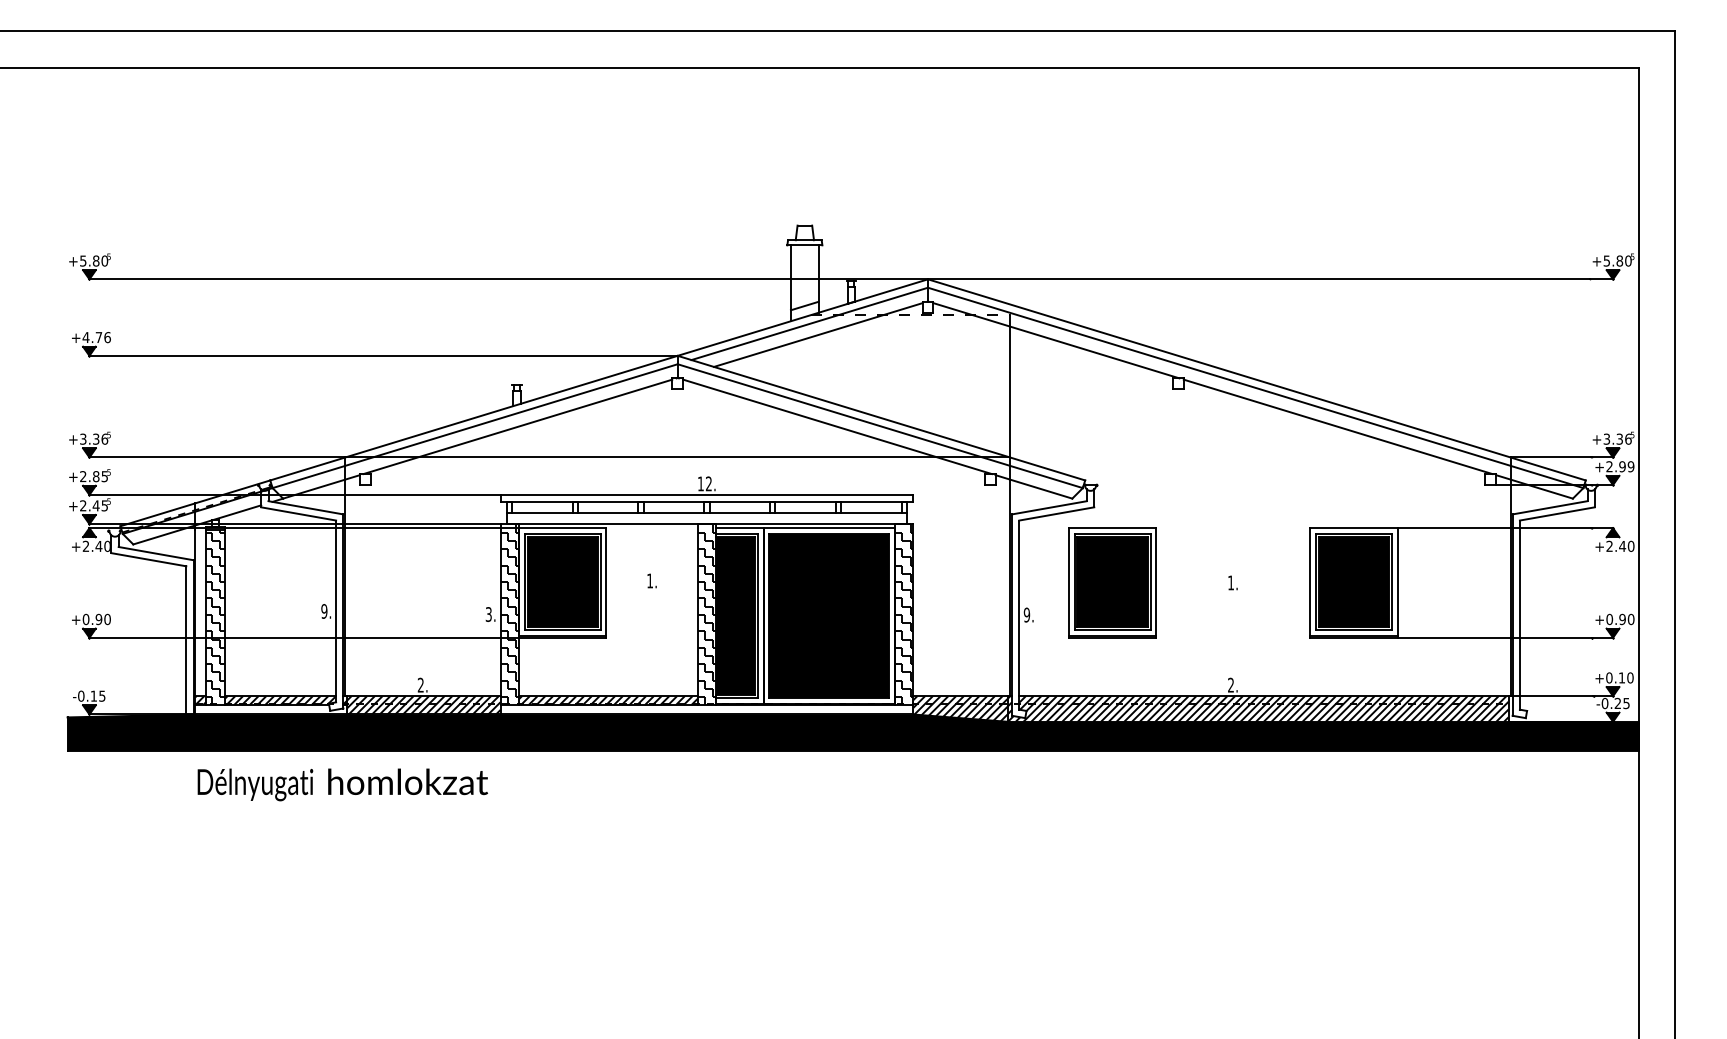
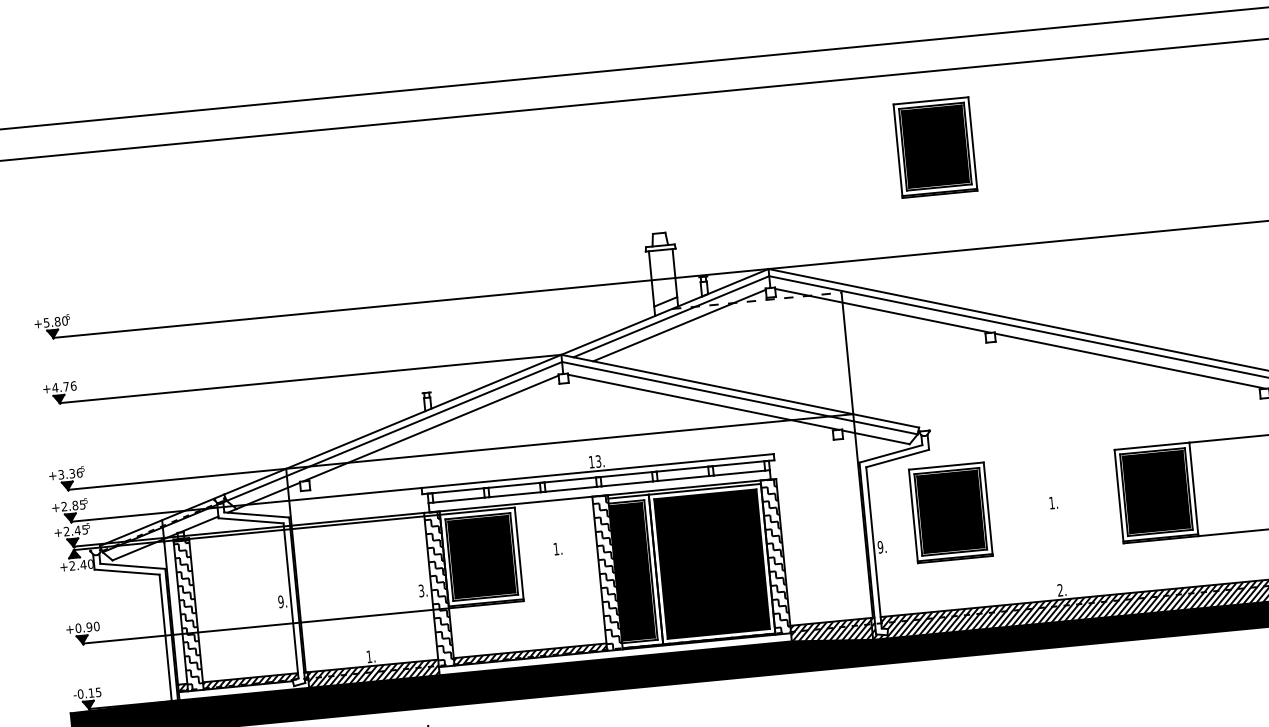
part: (1135, 156) -> (935, 147), added
text: (708, 484) -> (598, 462), 12. -> 13.
text: (420, 684) -> (369, 656), 2. -> 1.

